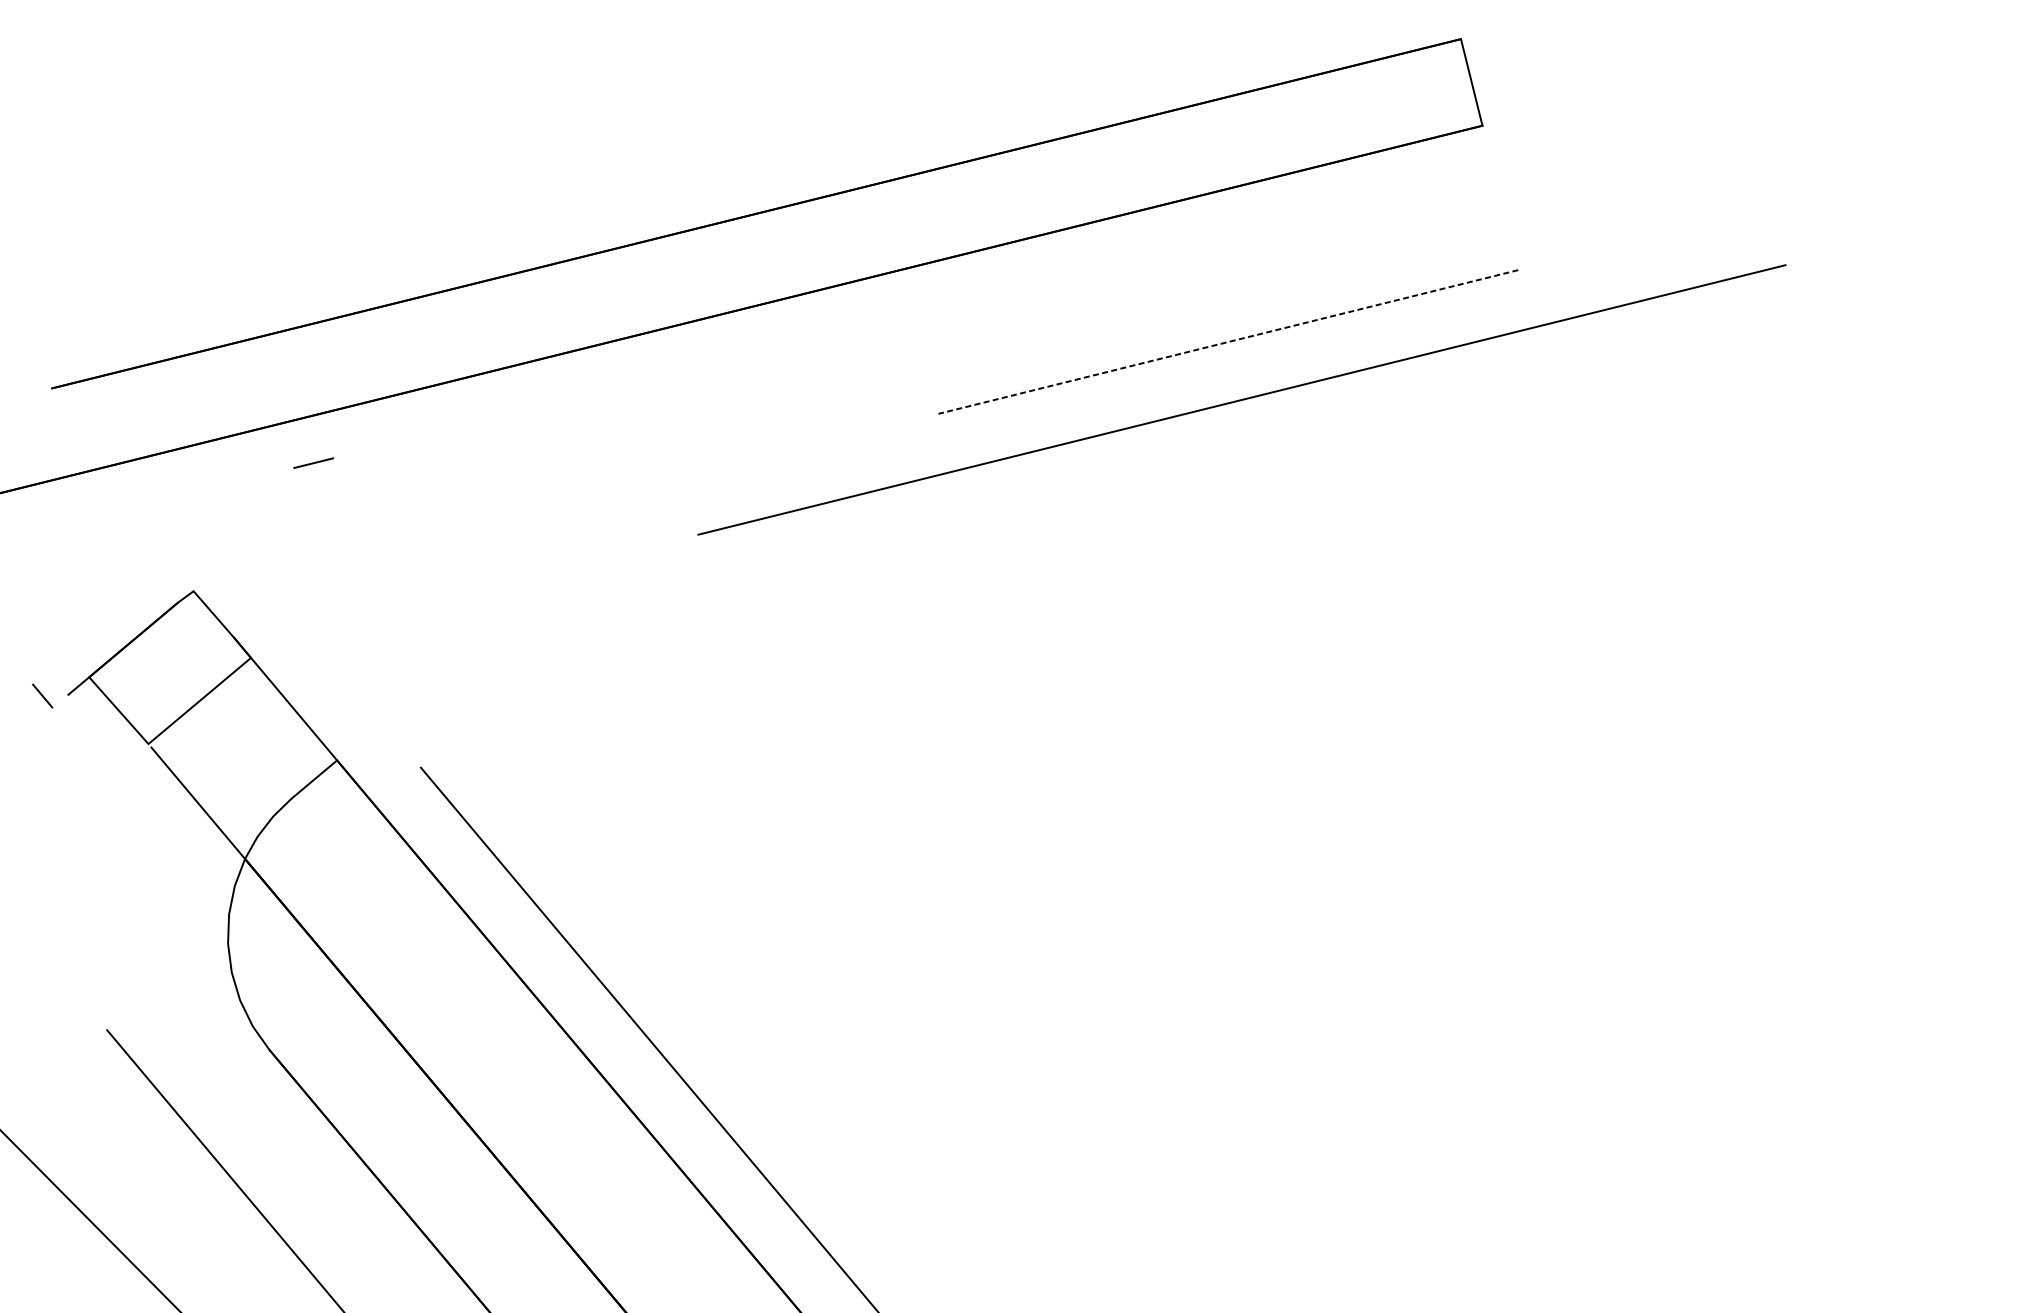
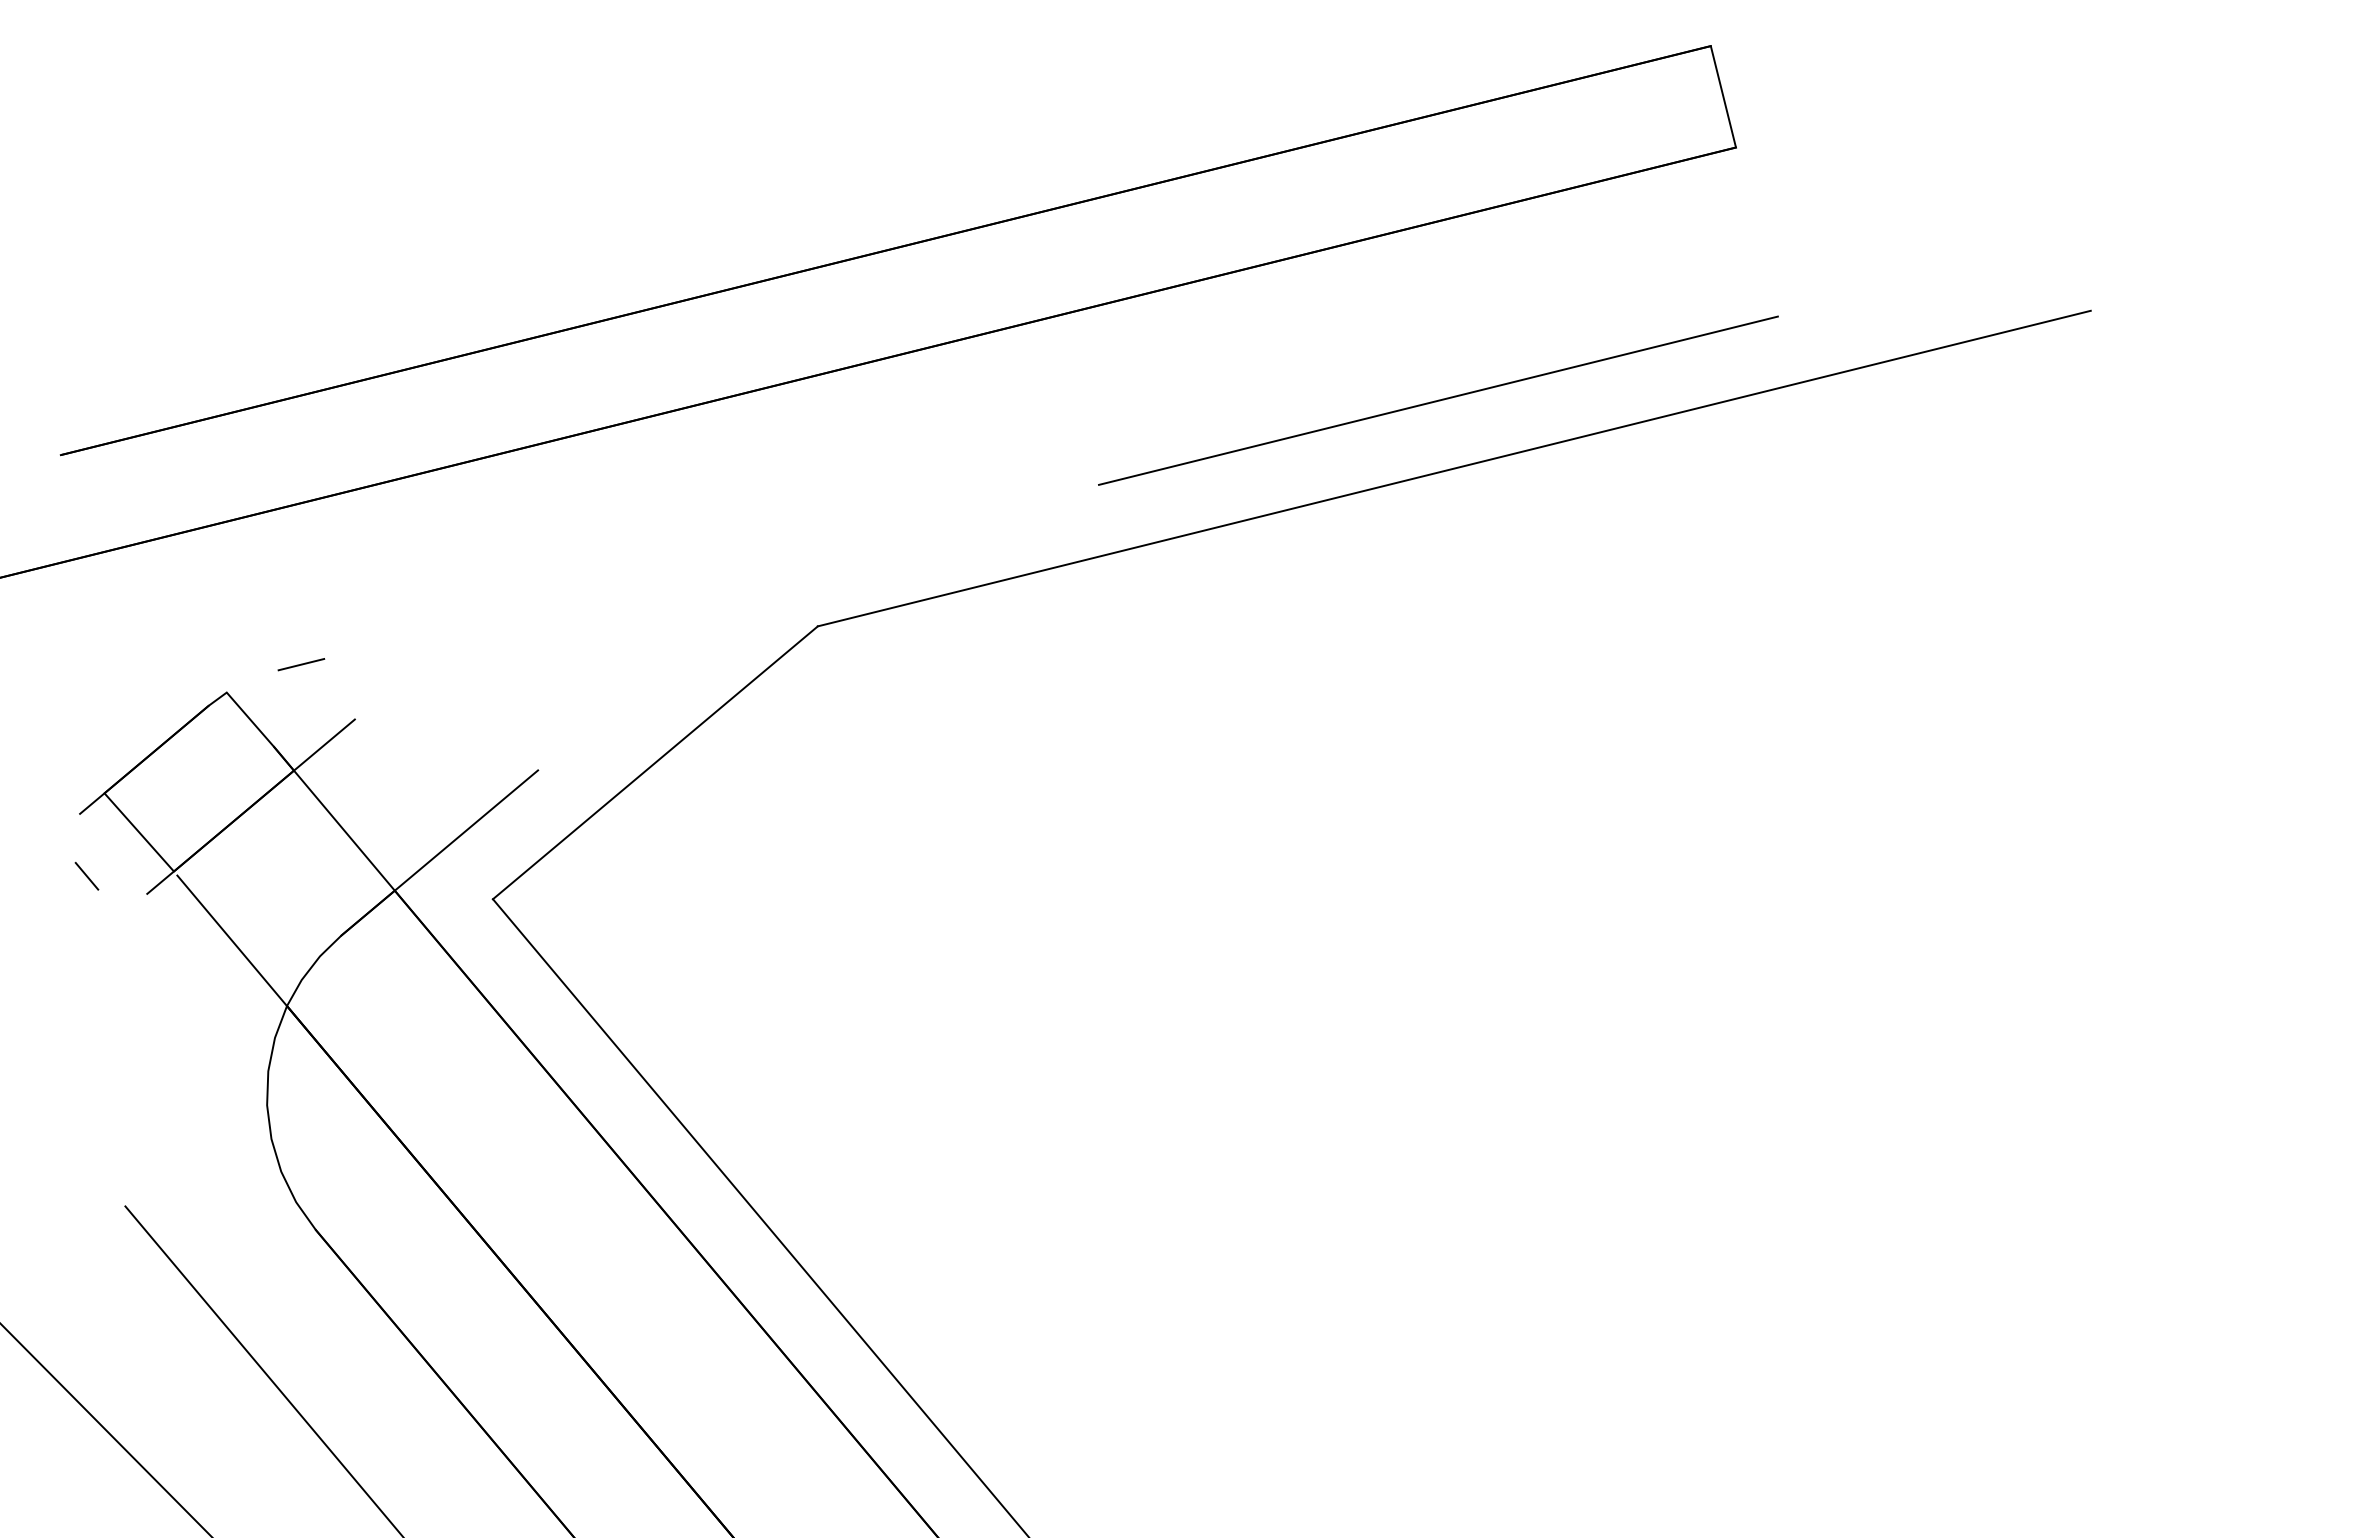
line: (1228, 341) -> (1438, 400), dashed -> solid
line: (313, 463) -> (301, 664), moved
line: (558, 650) -> (654, 762), added
line: (213, 688) -> (250, 806), added
line: (42, 696) -> (86, 876), moved
line: (375, 727) -> (439, 852), added

